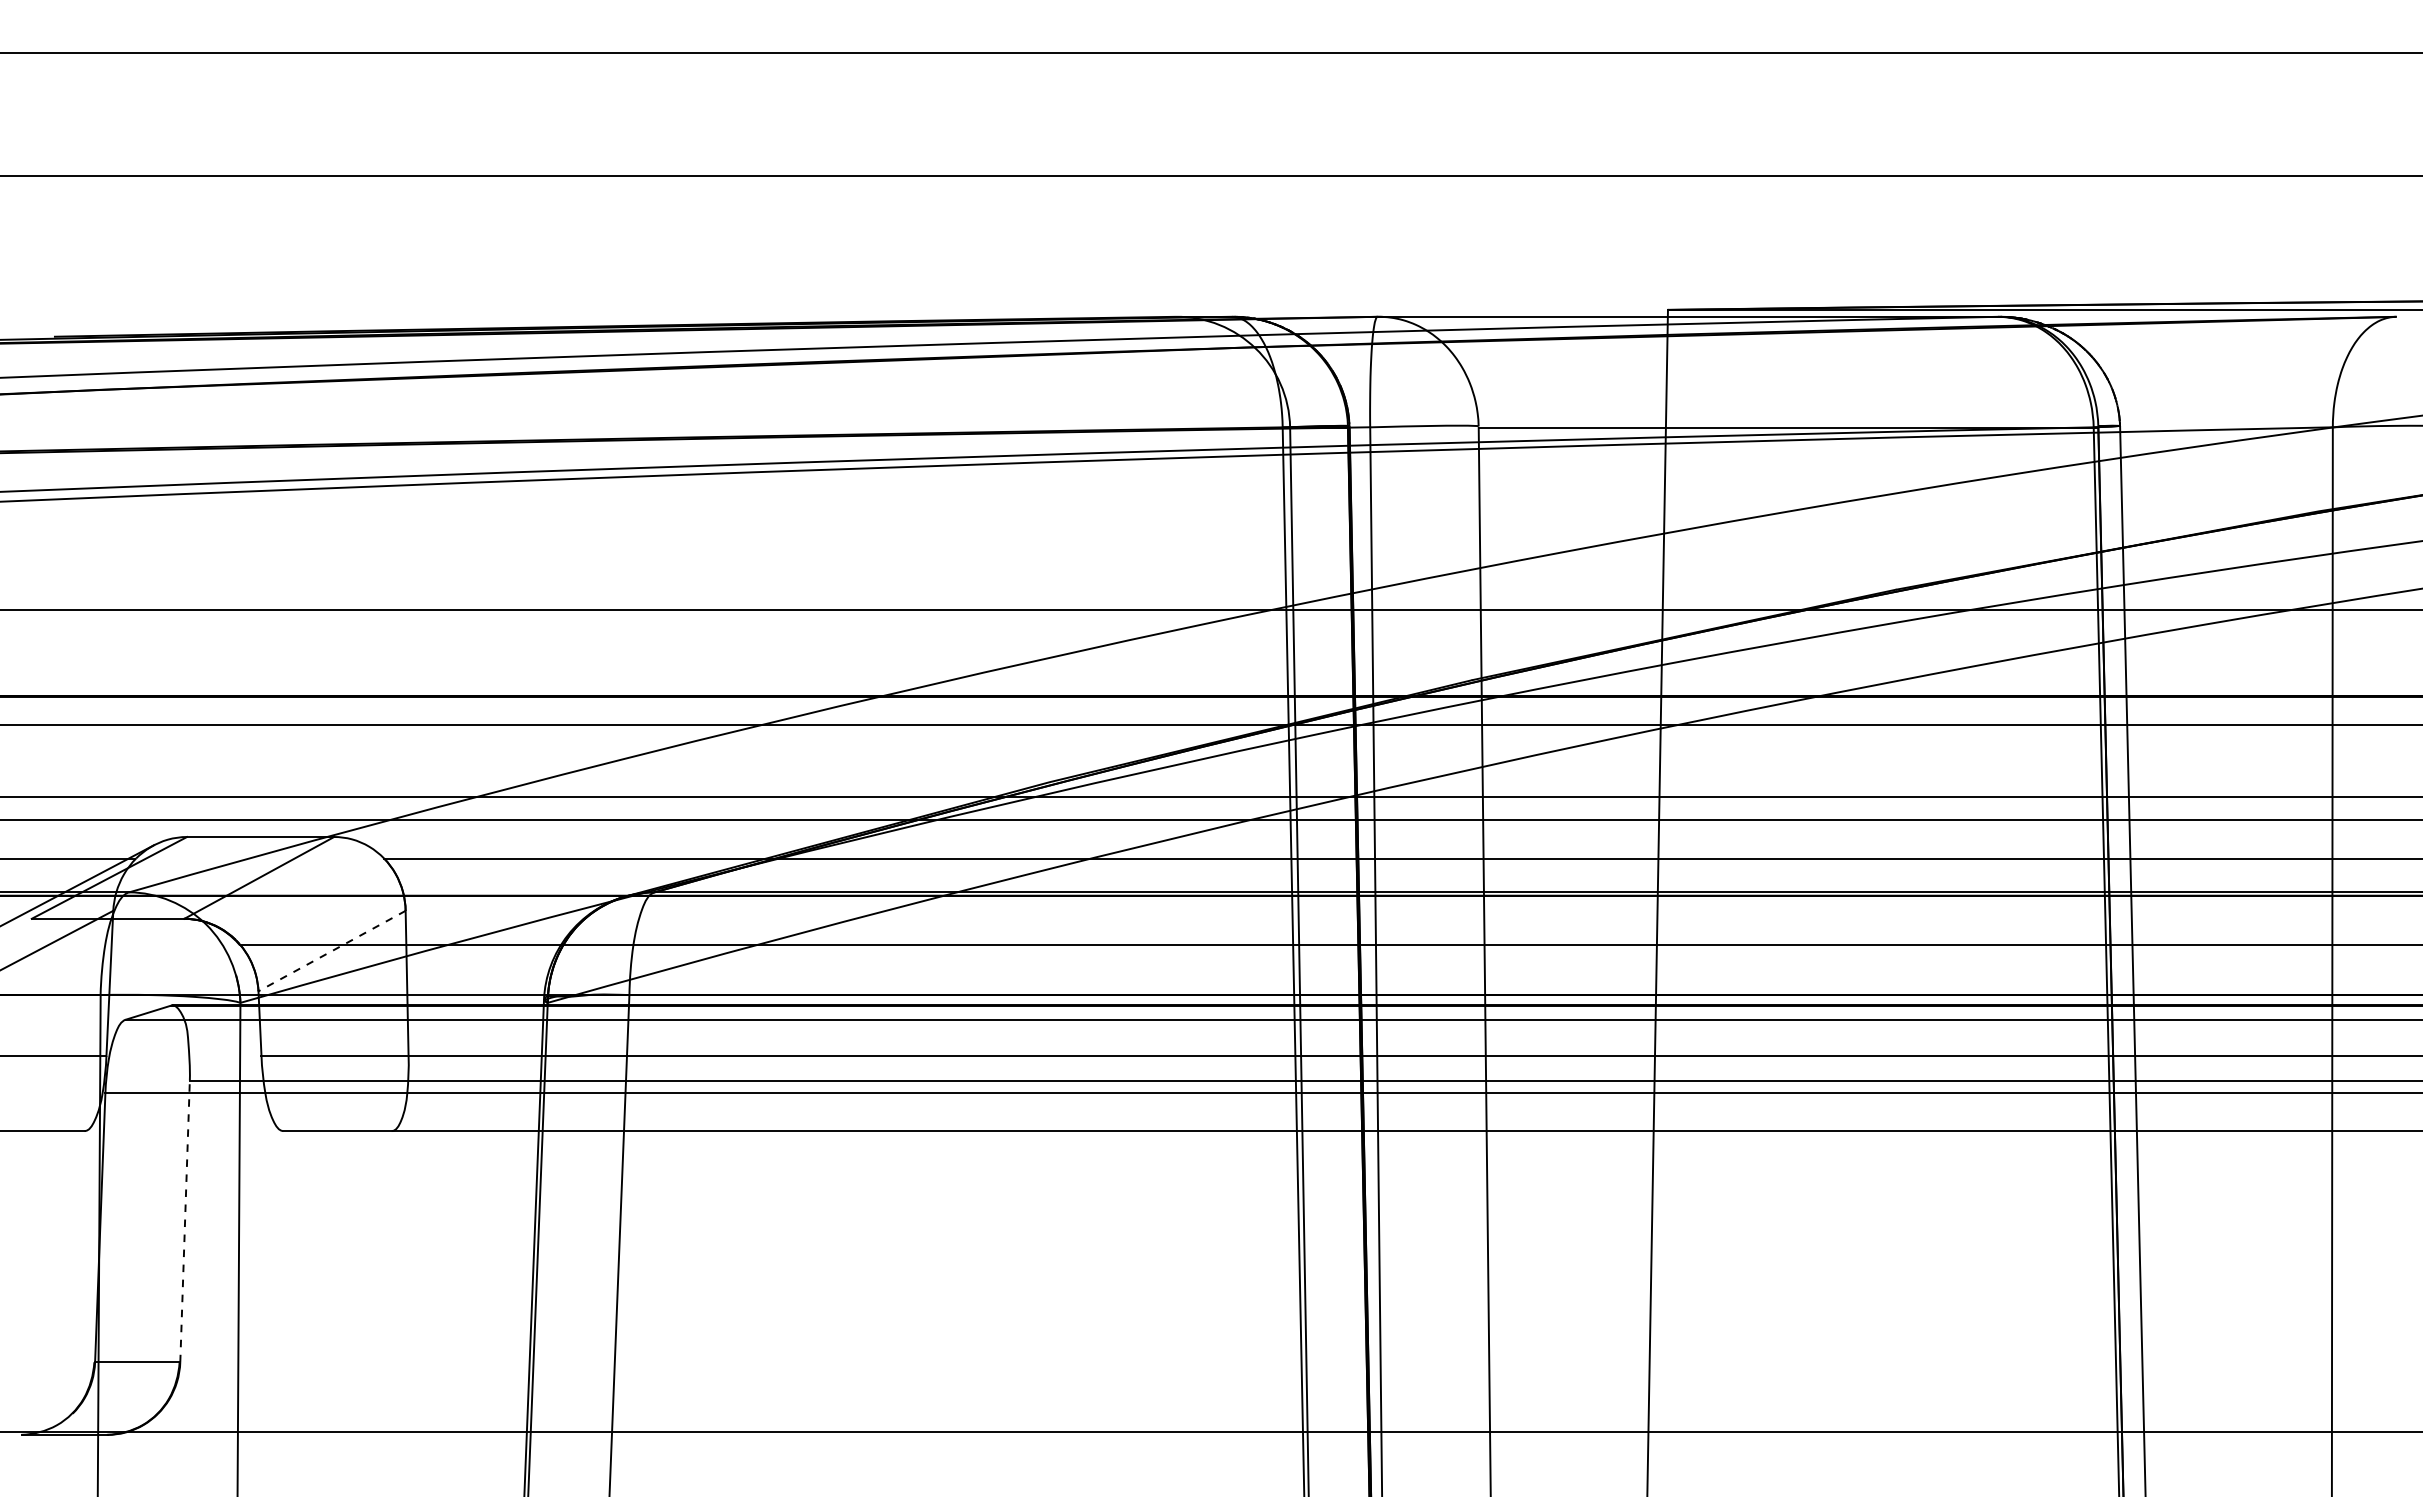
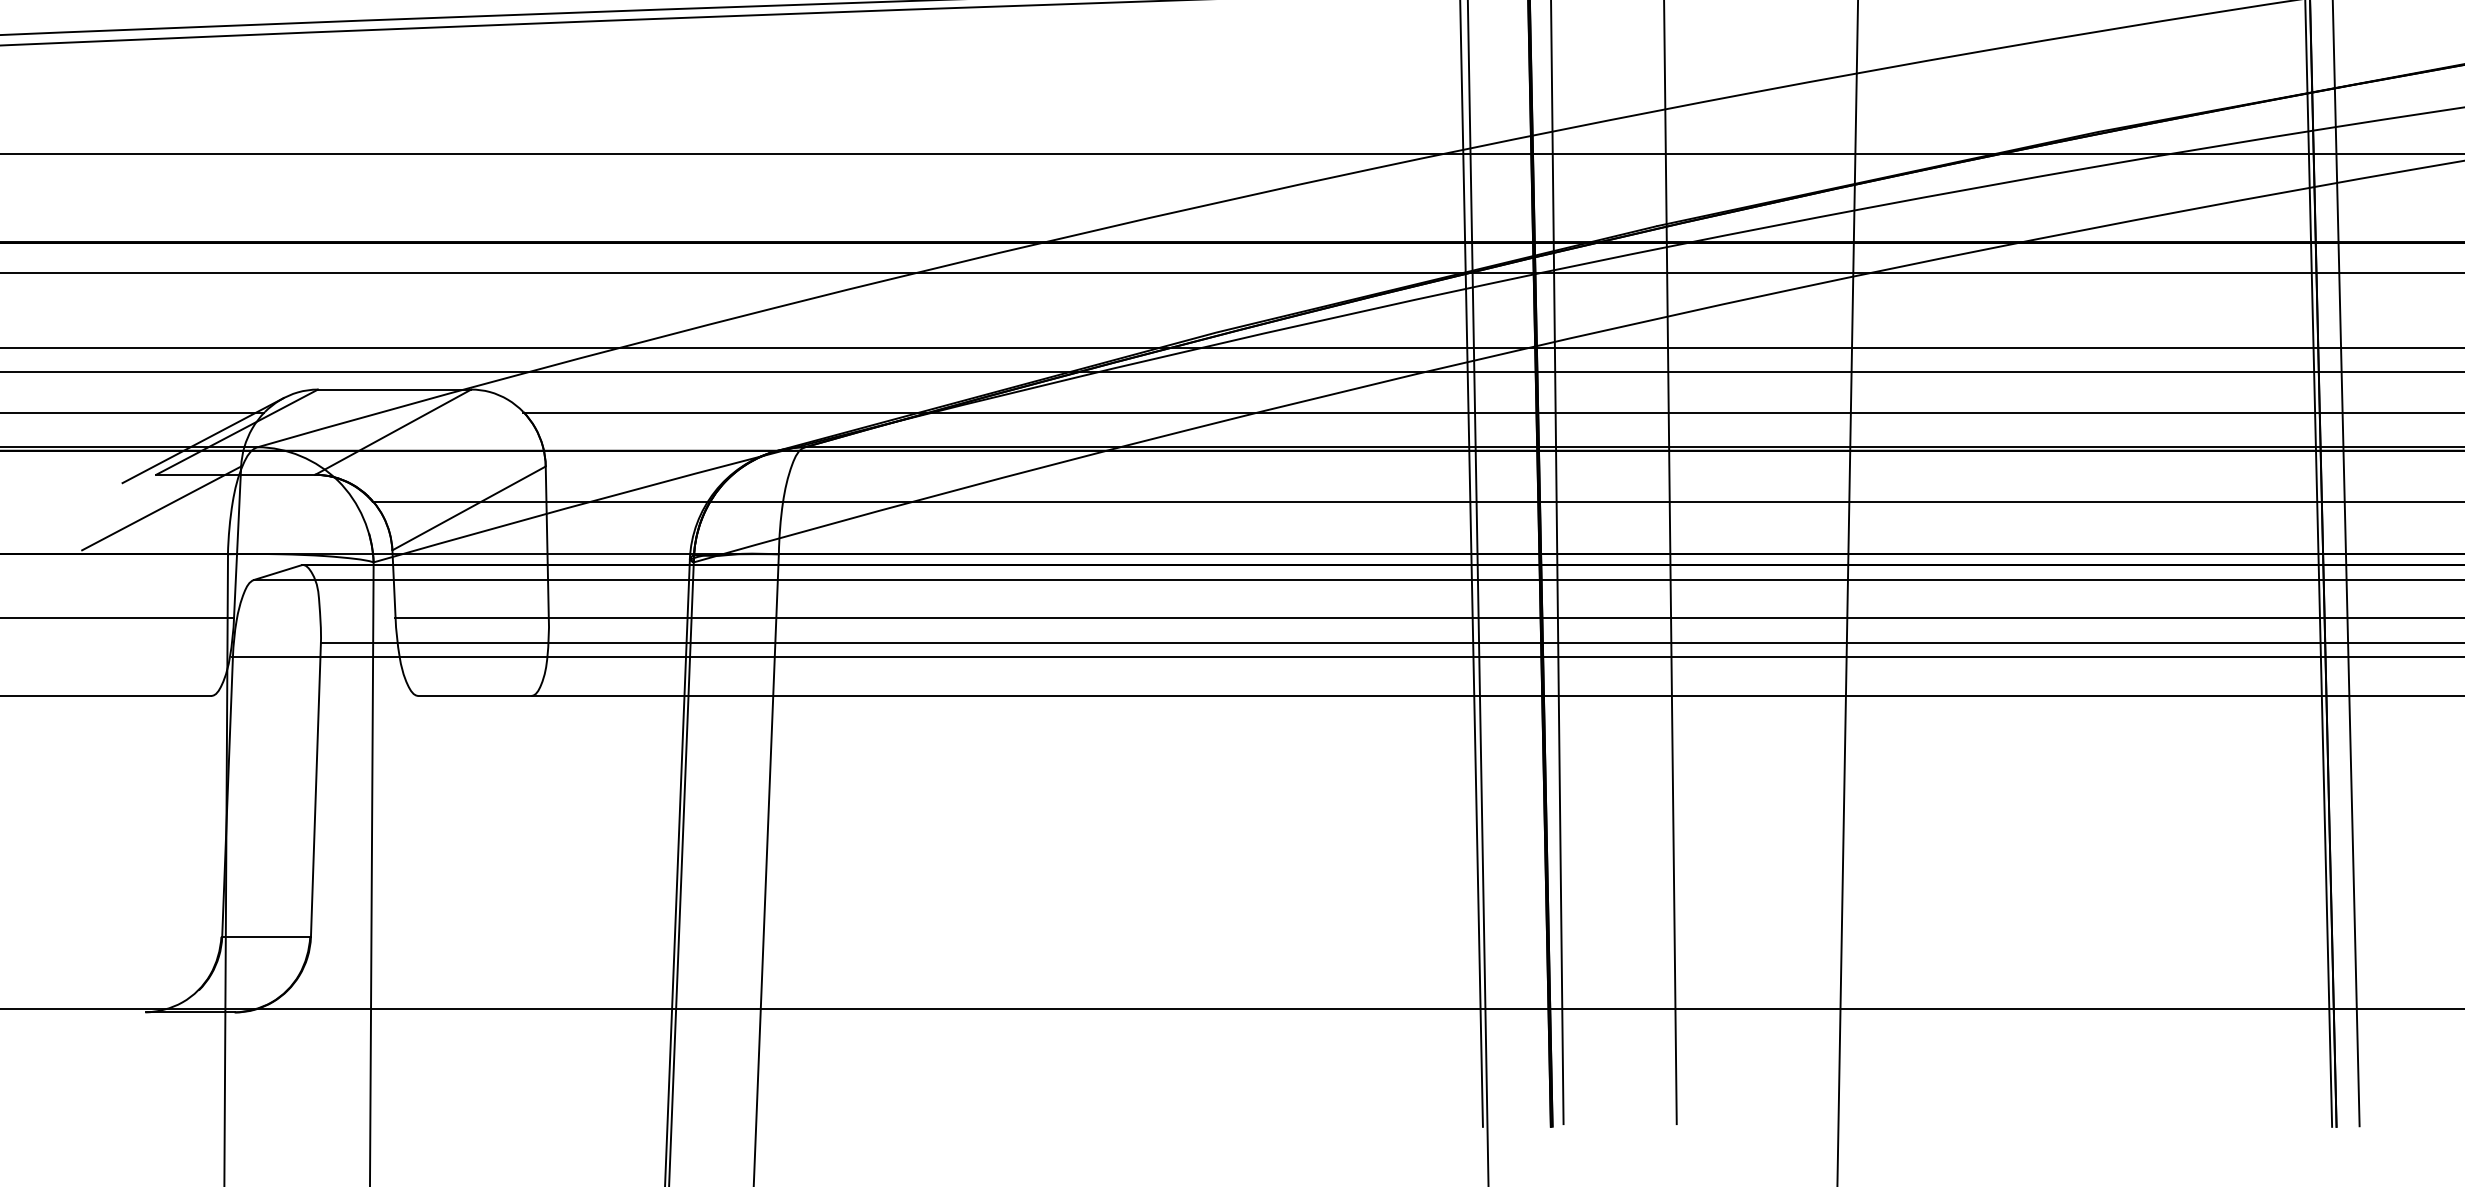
line: (332, 951) -> (469, 508), dashed -> solid
line: (185, 1221) -> (316, 790), dashed -> solid

